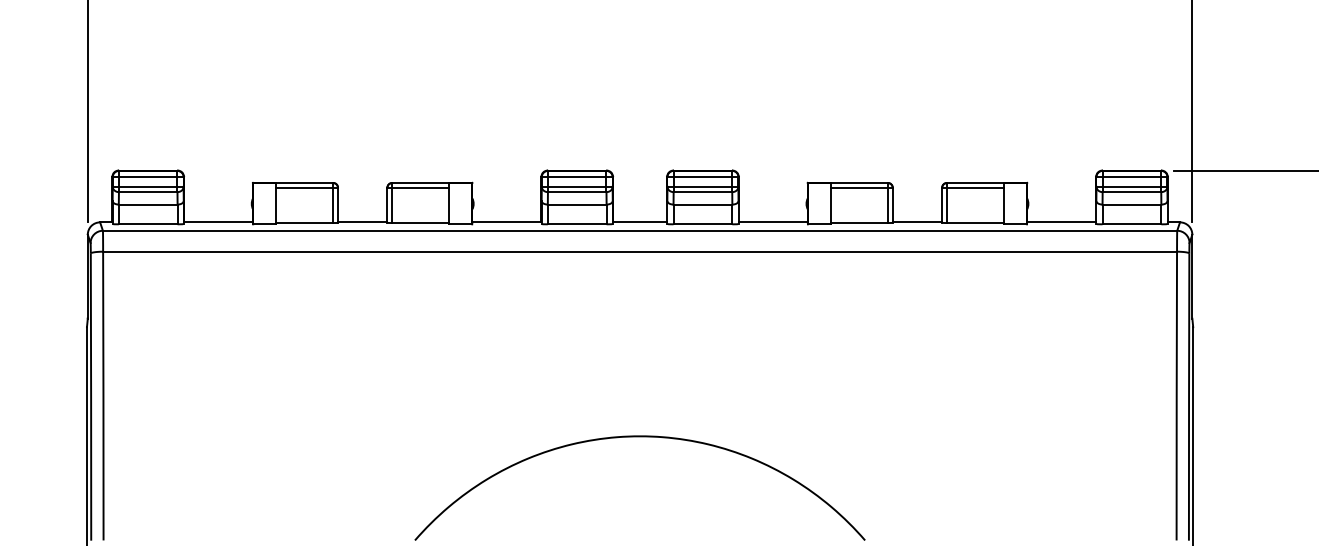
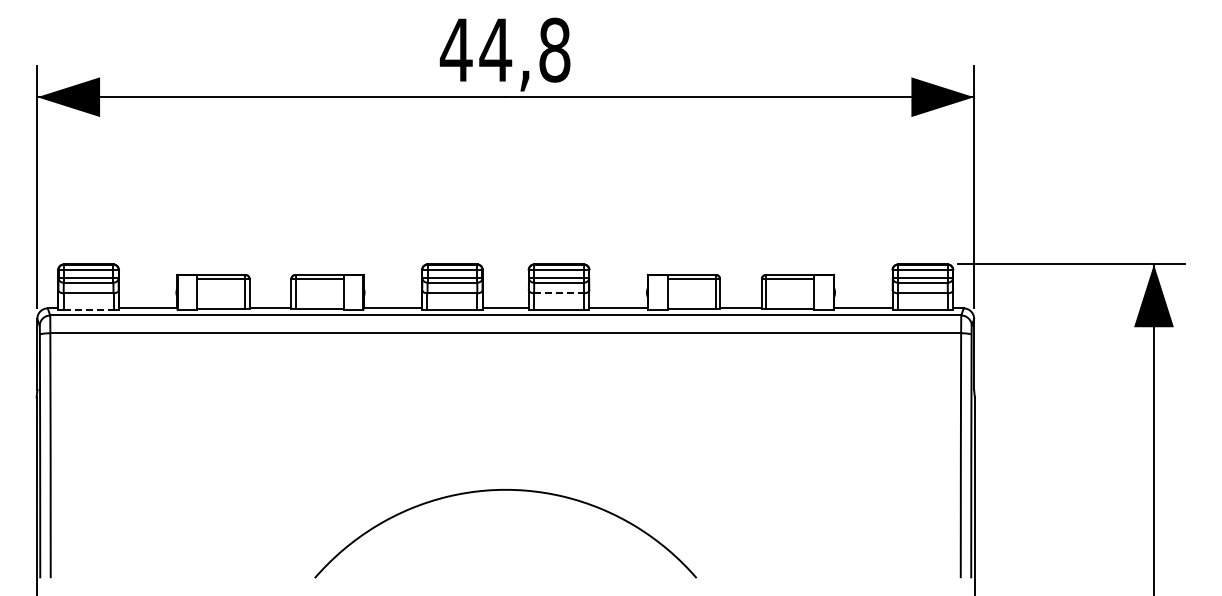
line: (703, 204) -> (559, 293), solid -> dashed
line: (148, 224) -> (88, 310), solid -> dashed

